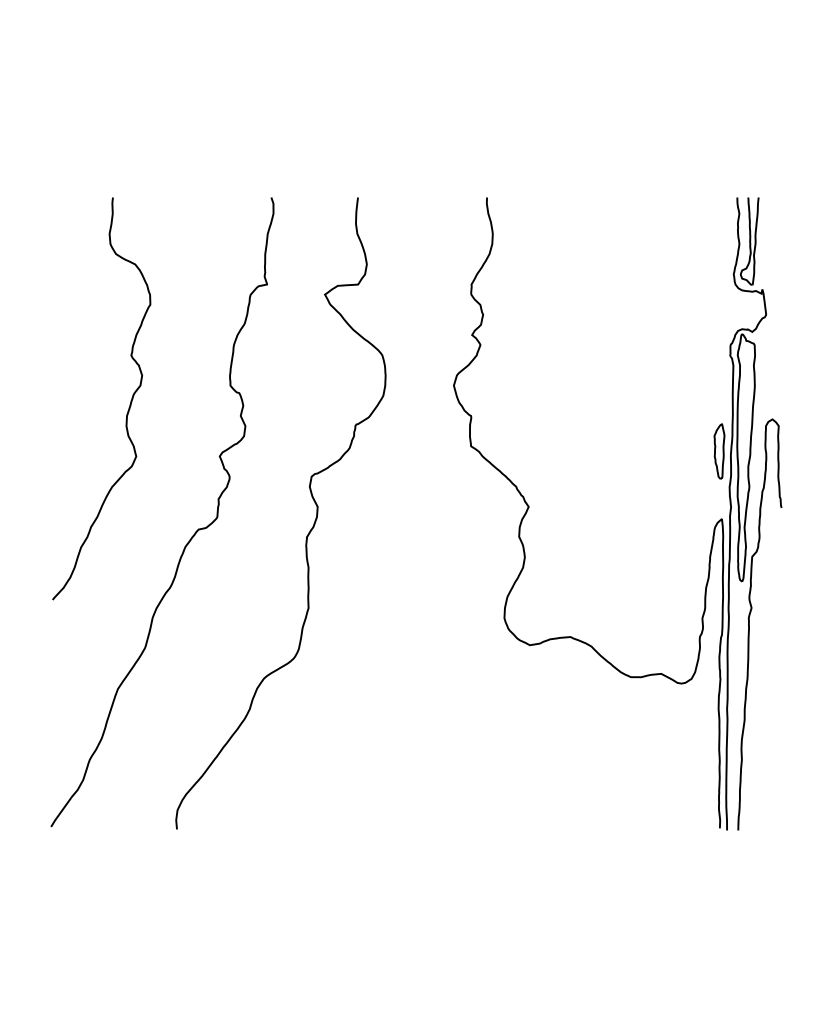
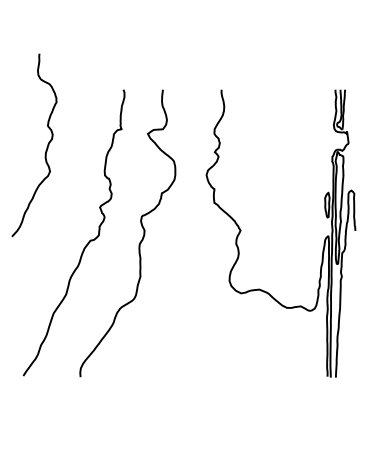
curve: (126, 410) -> (45, 150), moved

